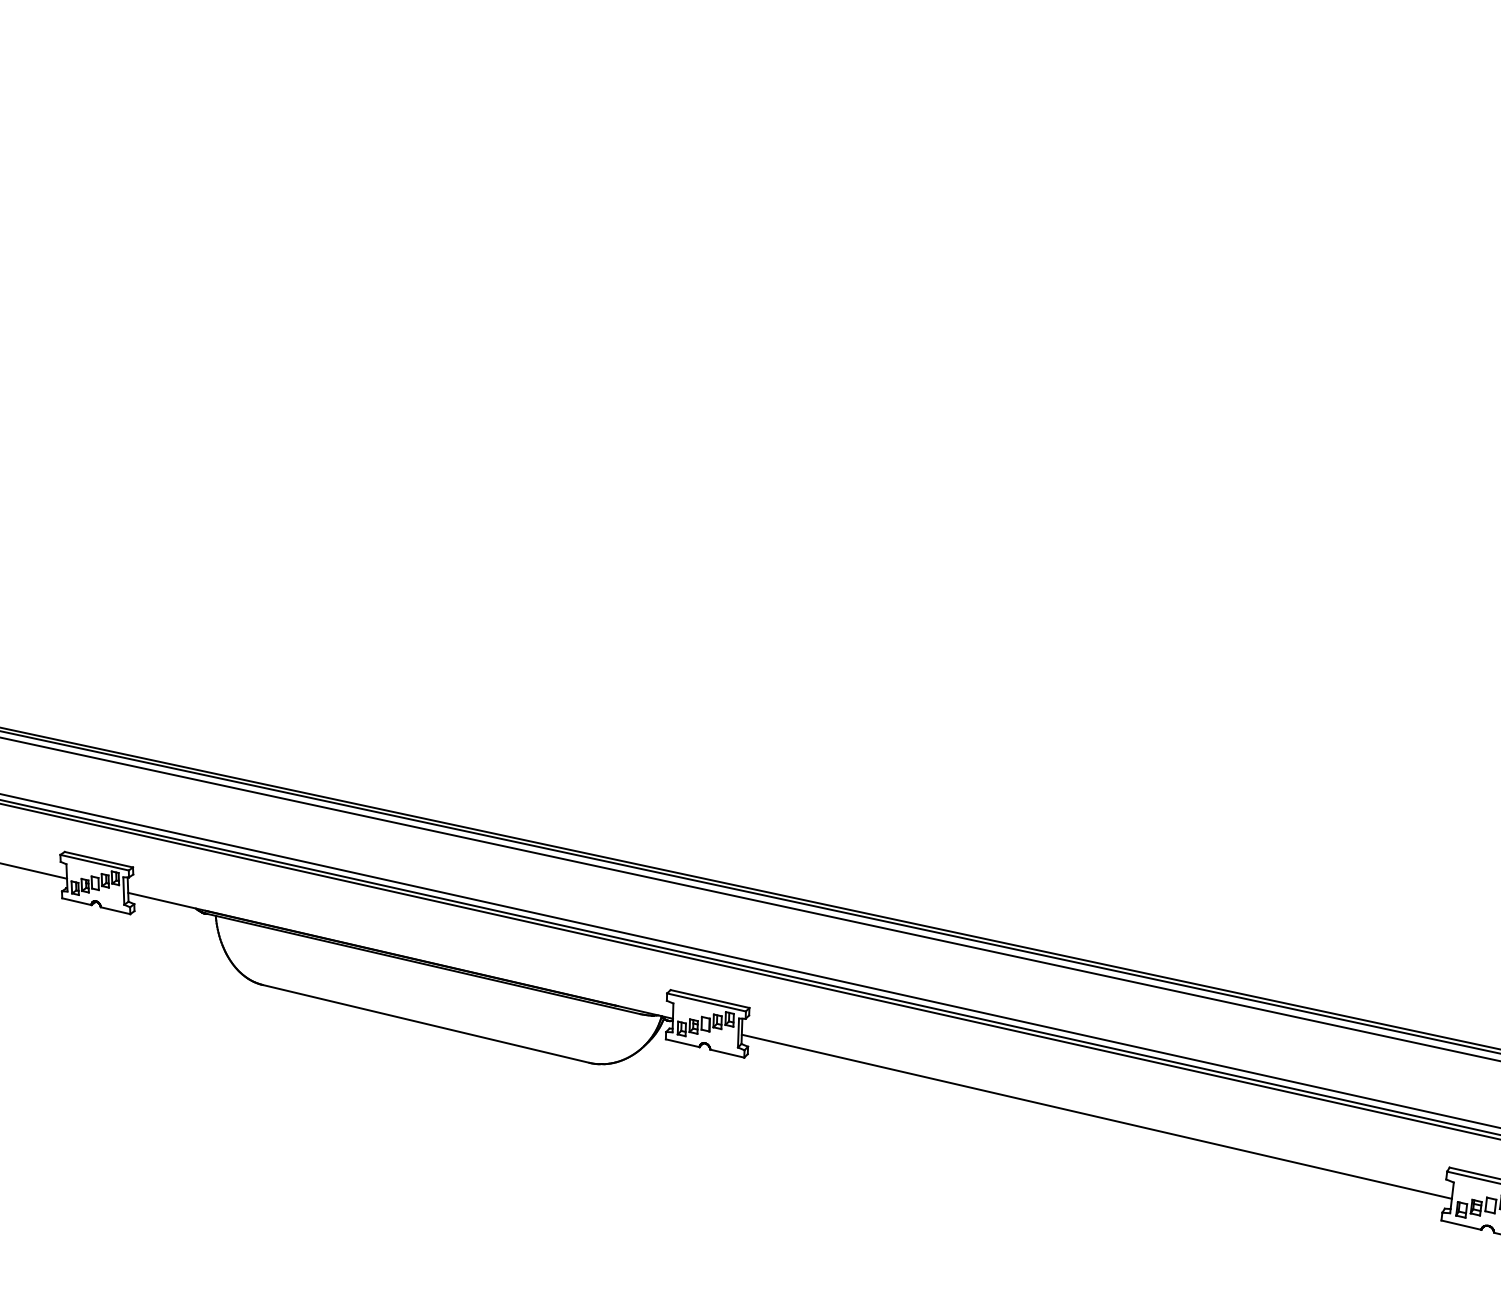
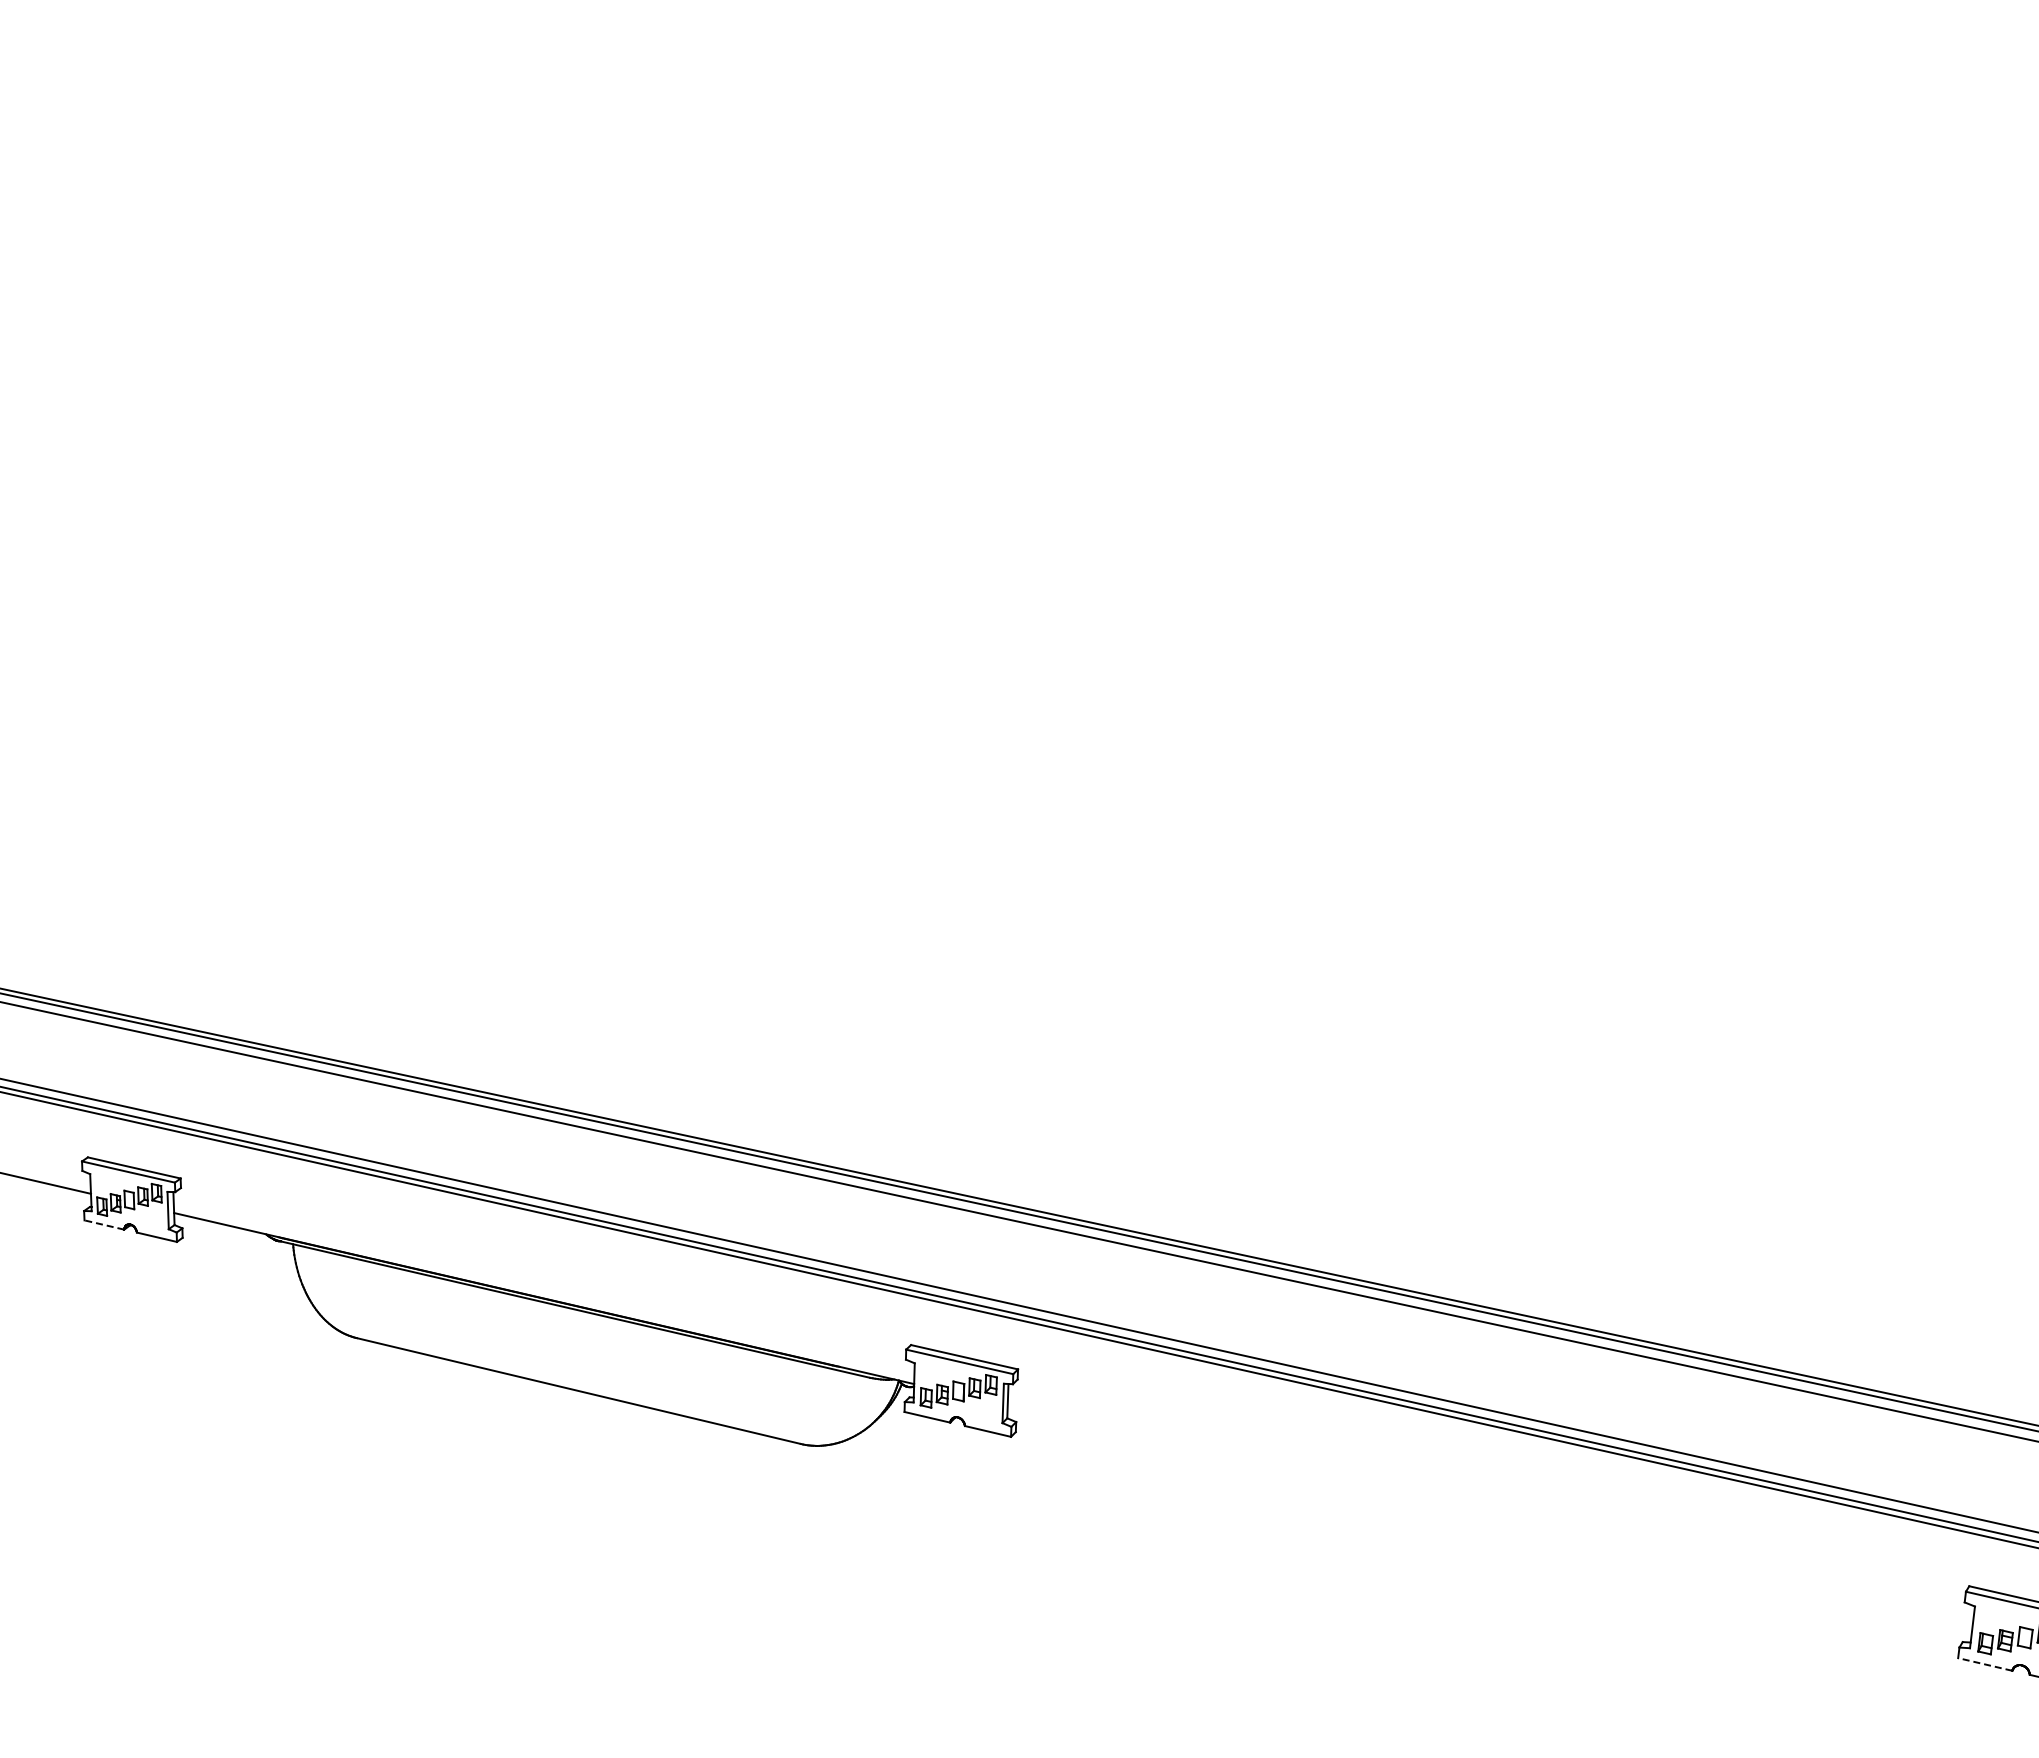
line: (76, 901) -> (103, 1224), solid -> dashed
line: (1096, 1116) -> (1489, 1516), removed
line: (1461, 1225) -> (1985, 1664), solid -> dashed

